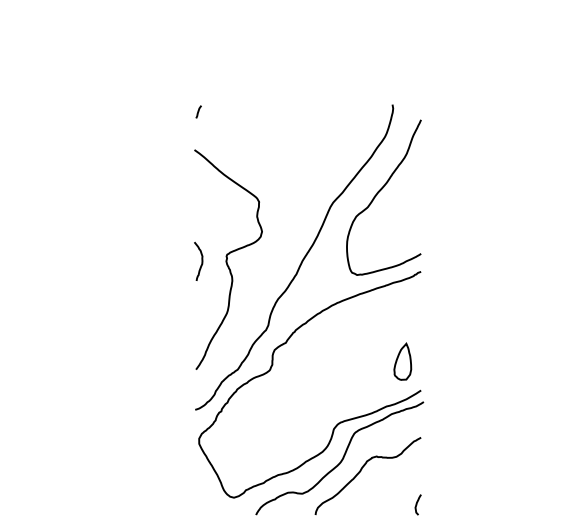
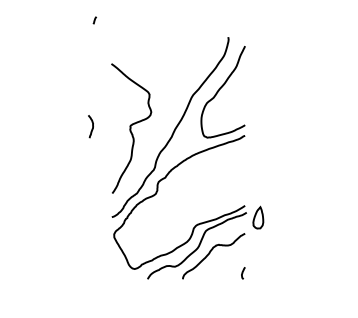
line: (197, 112) -> (94, 20), moved
curve: (201, 261) -> (92, 126), moved
part: (403, 361) -> (258, 217), moved

